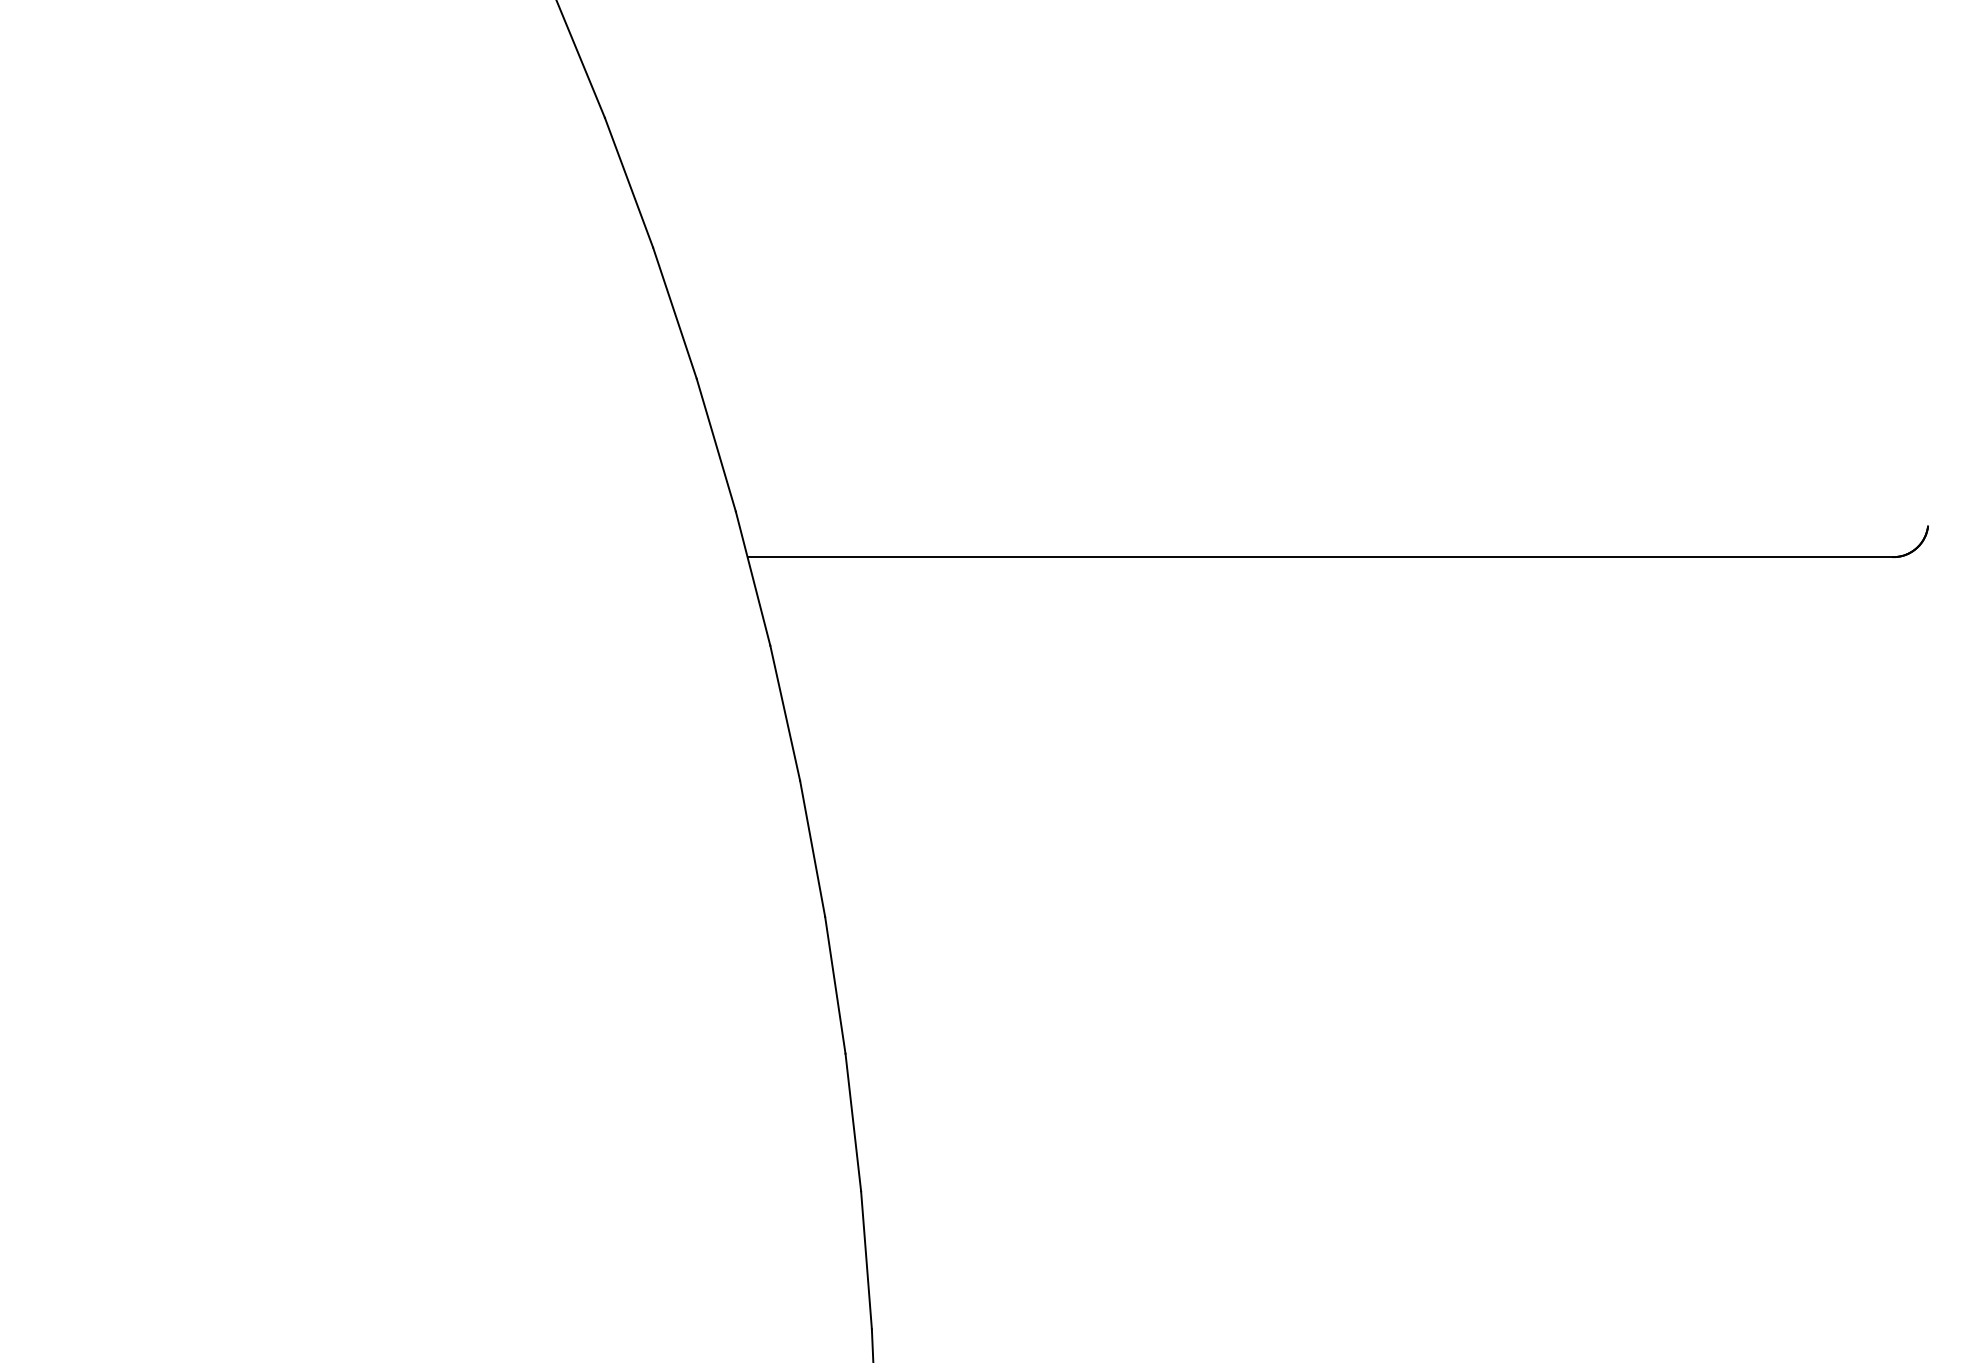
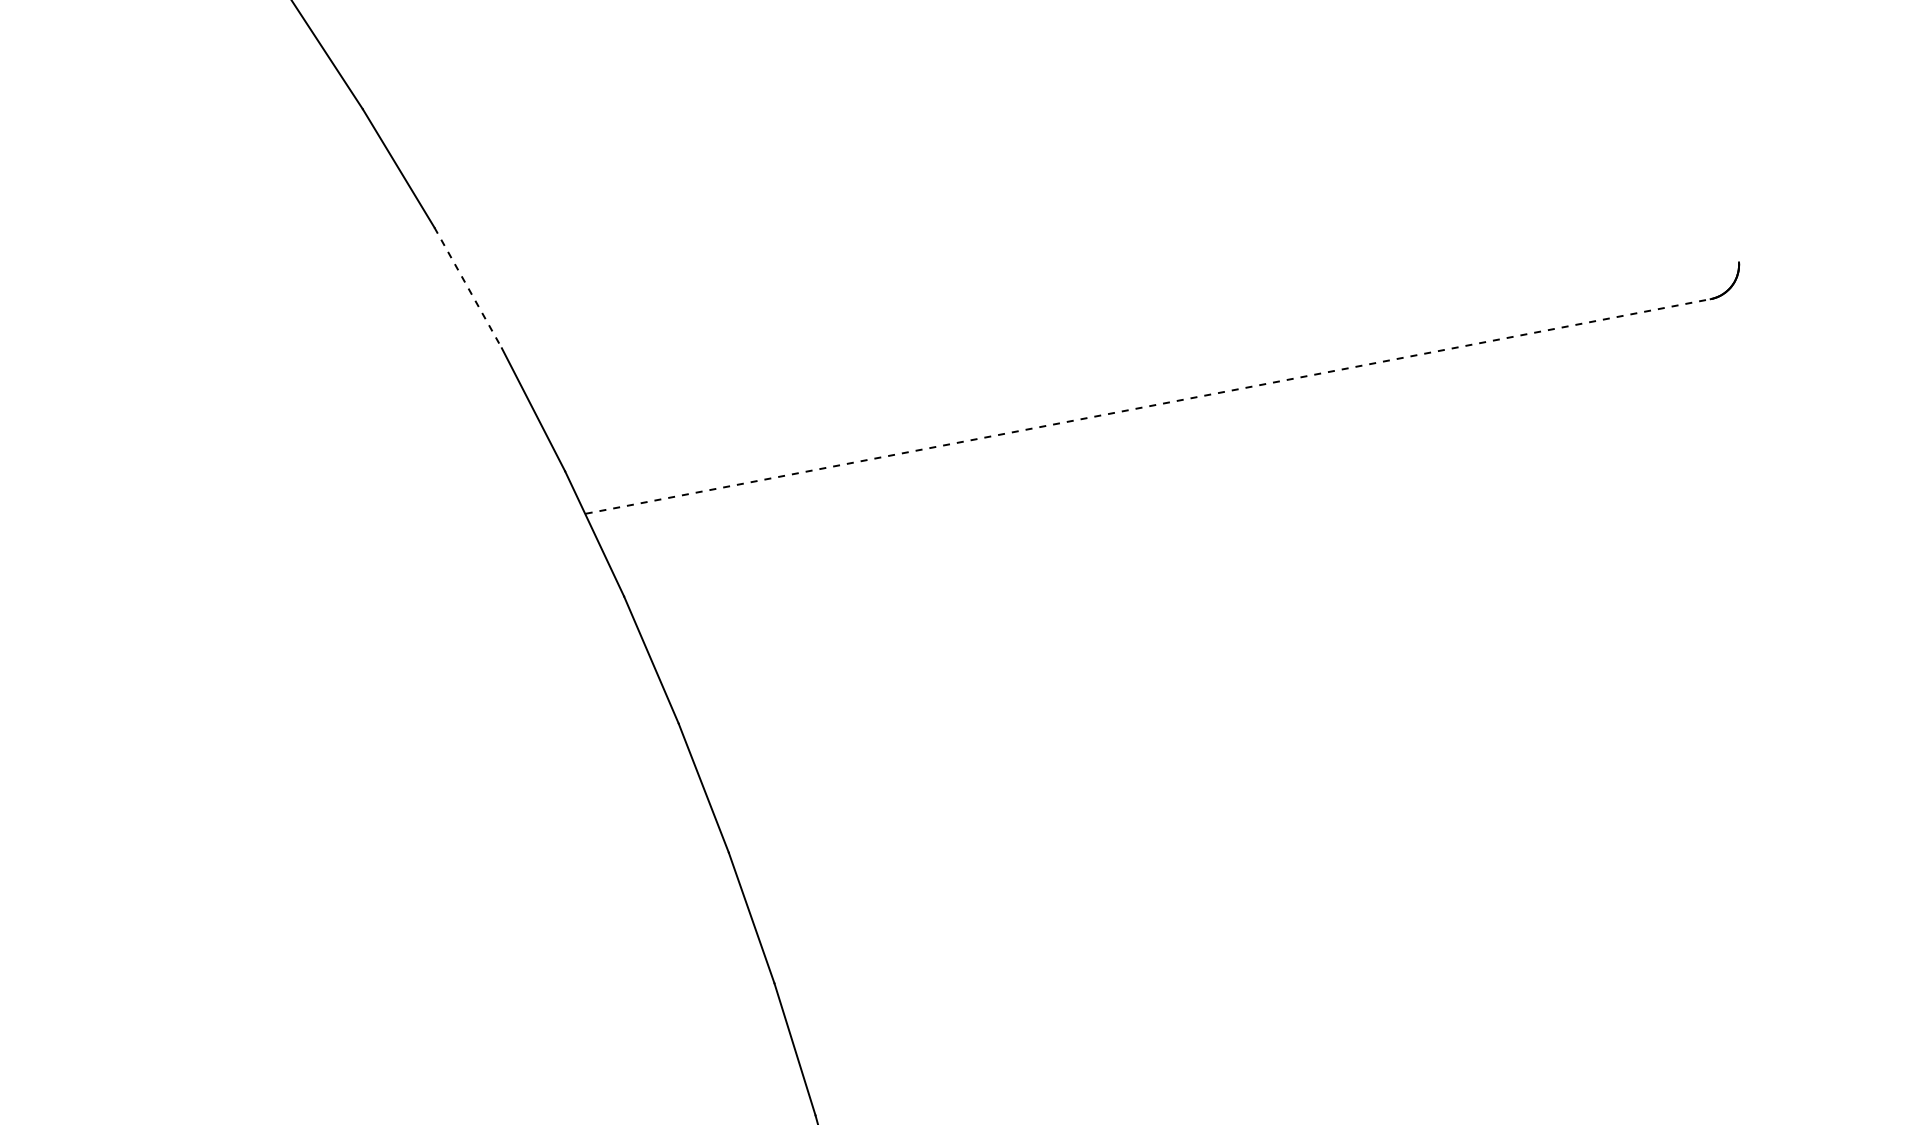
line: (675, 313) -> (468, 288), solid -> dashed
line: (1320, 557) -> (1148, 406), solid -> dashed

